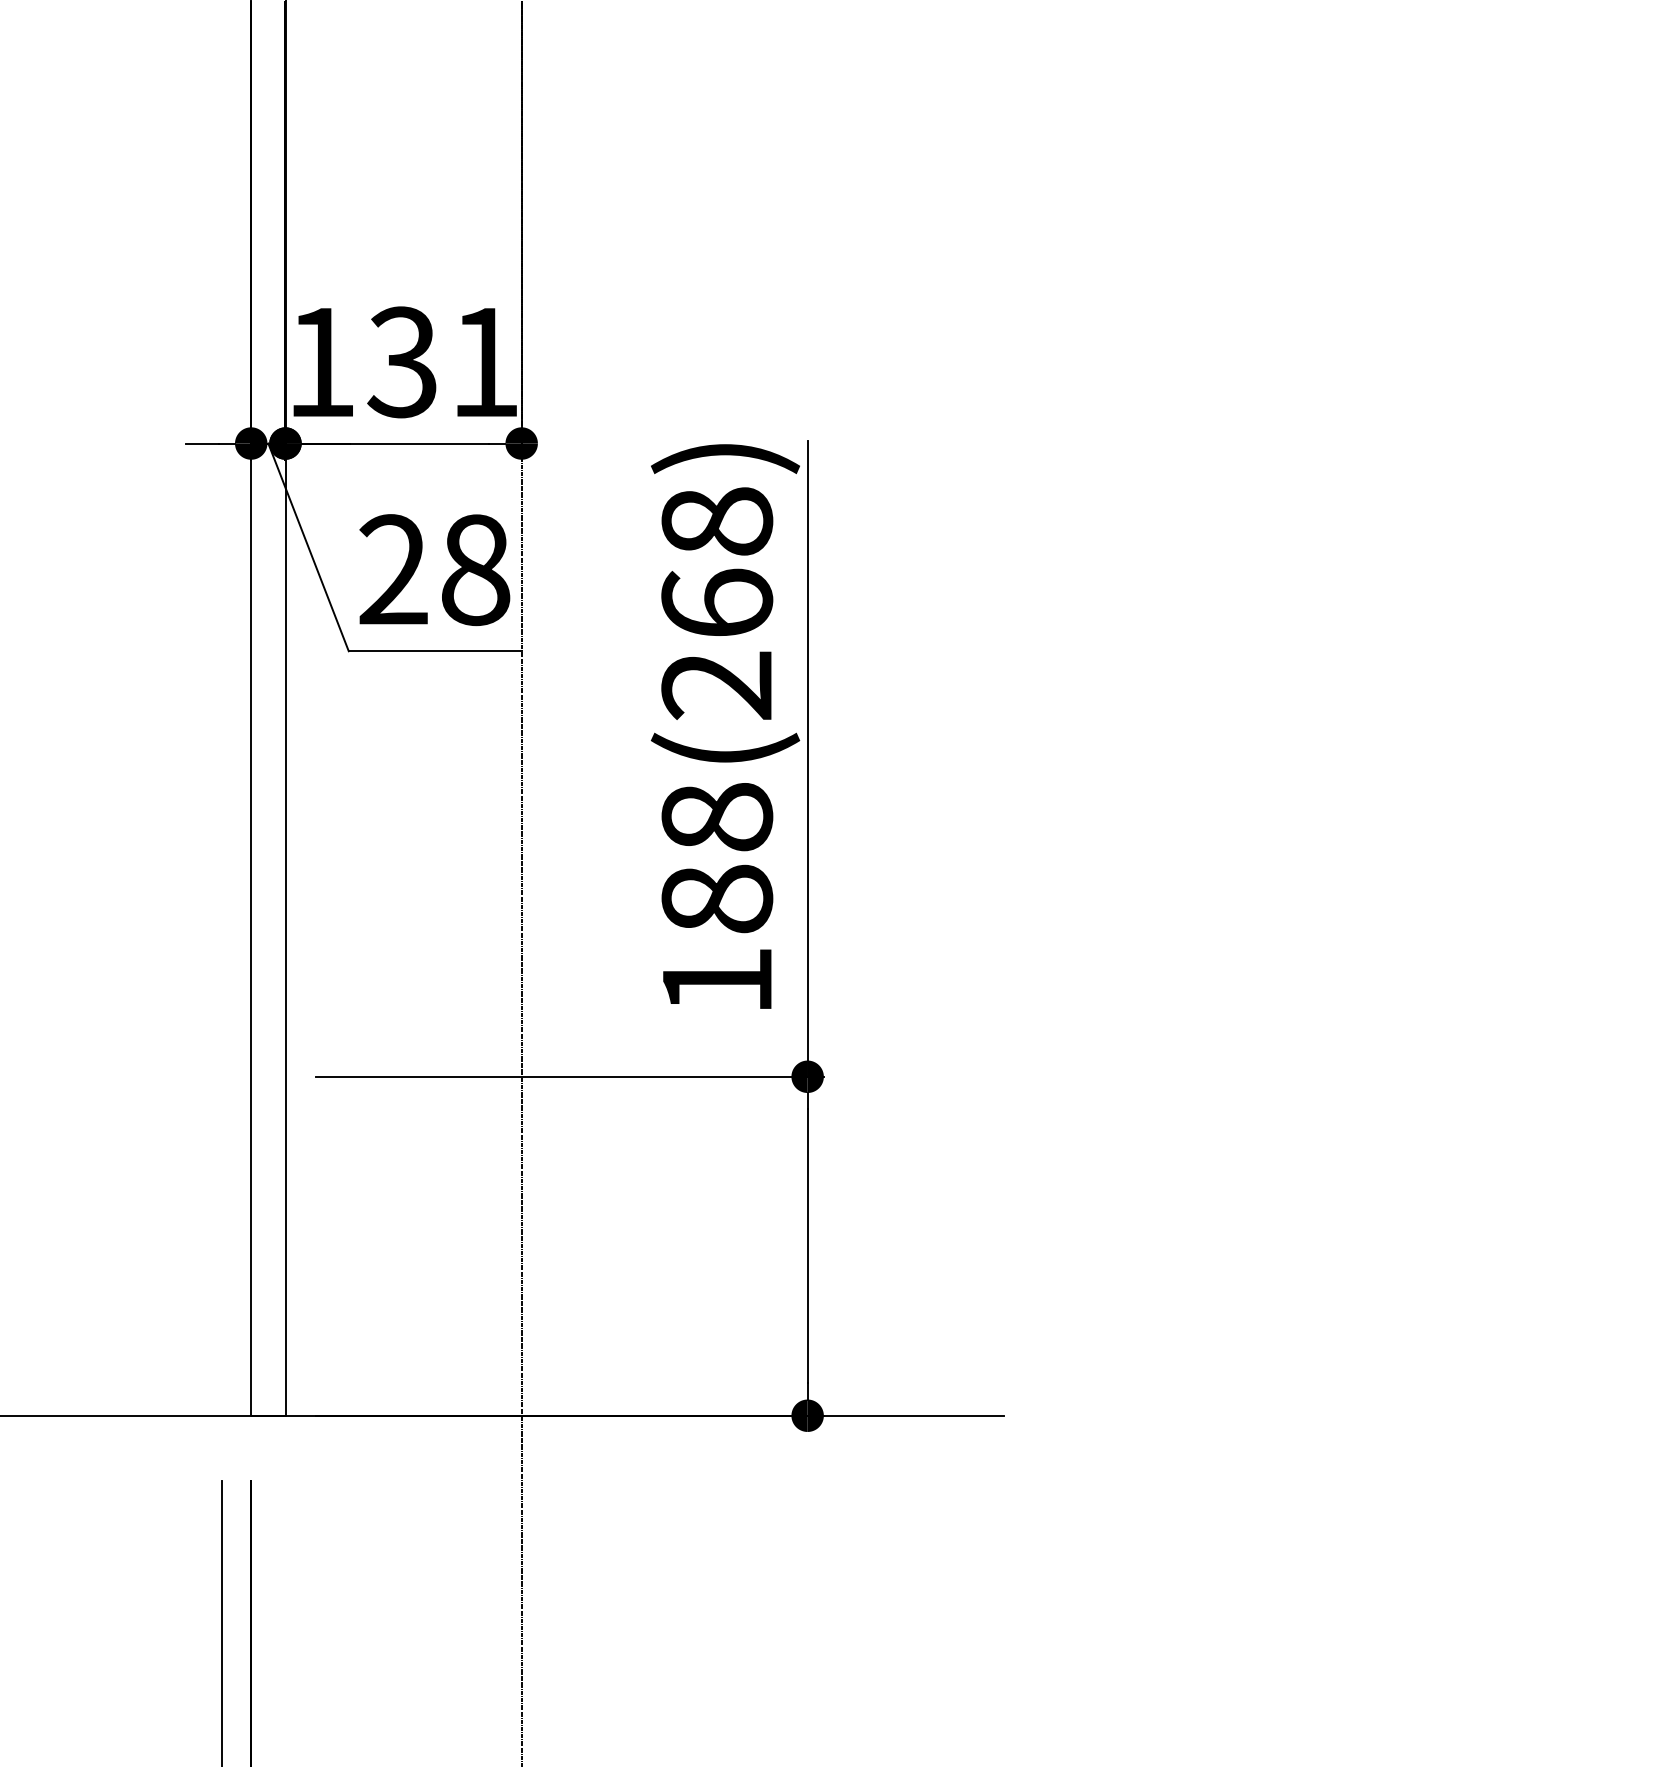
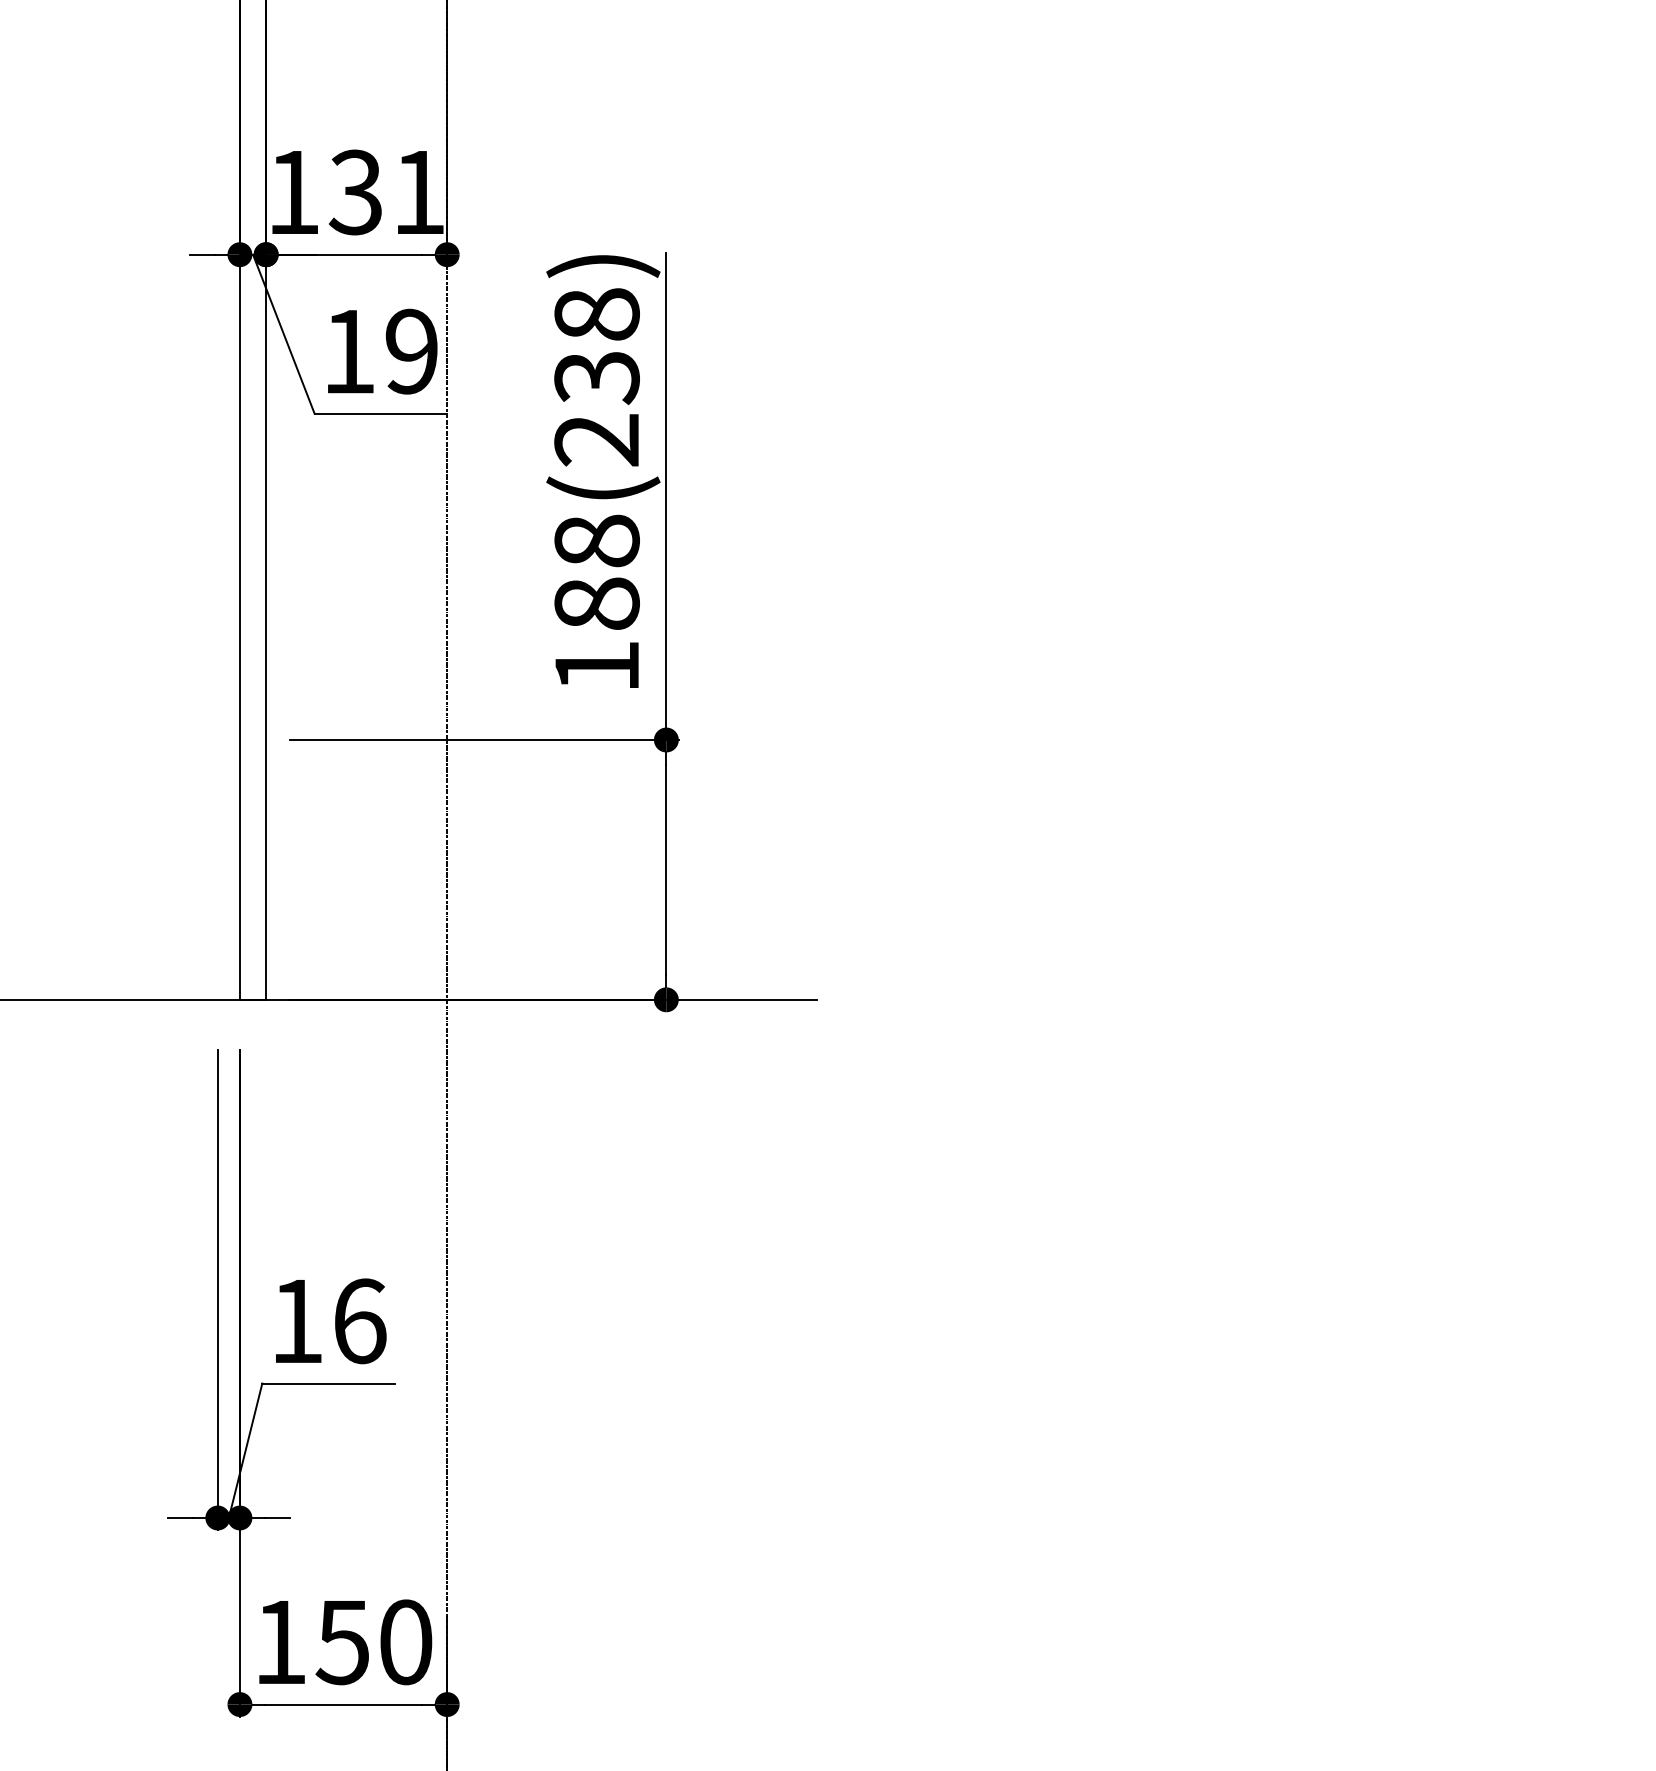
text: (434, 569) -> (380, 351), 28 -> 19
text: (716, 603) -> (596, 377), 188(268) -> 188(238)

